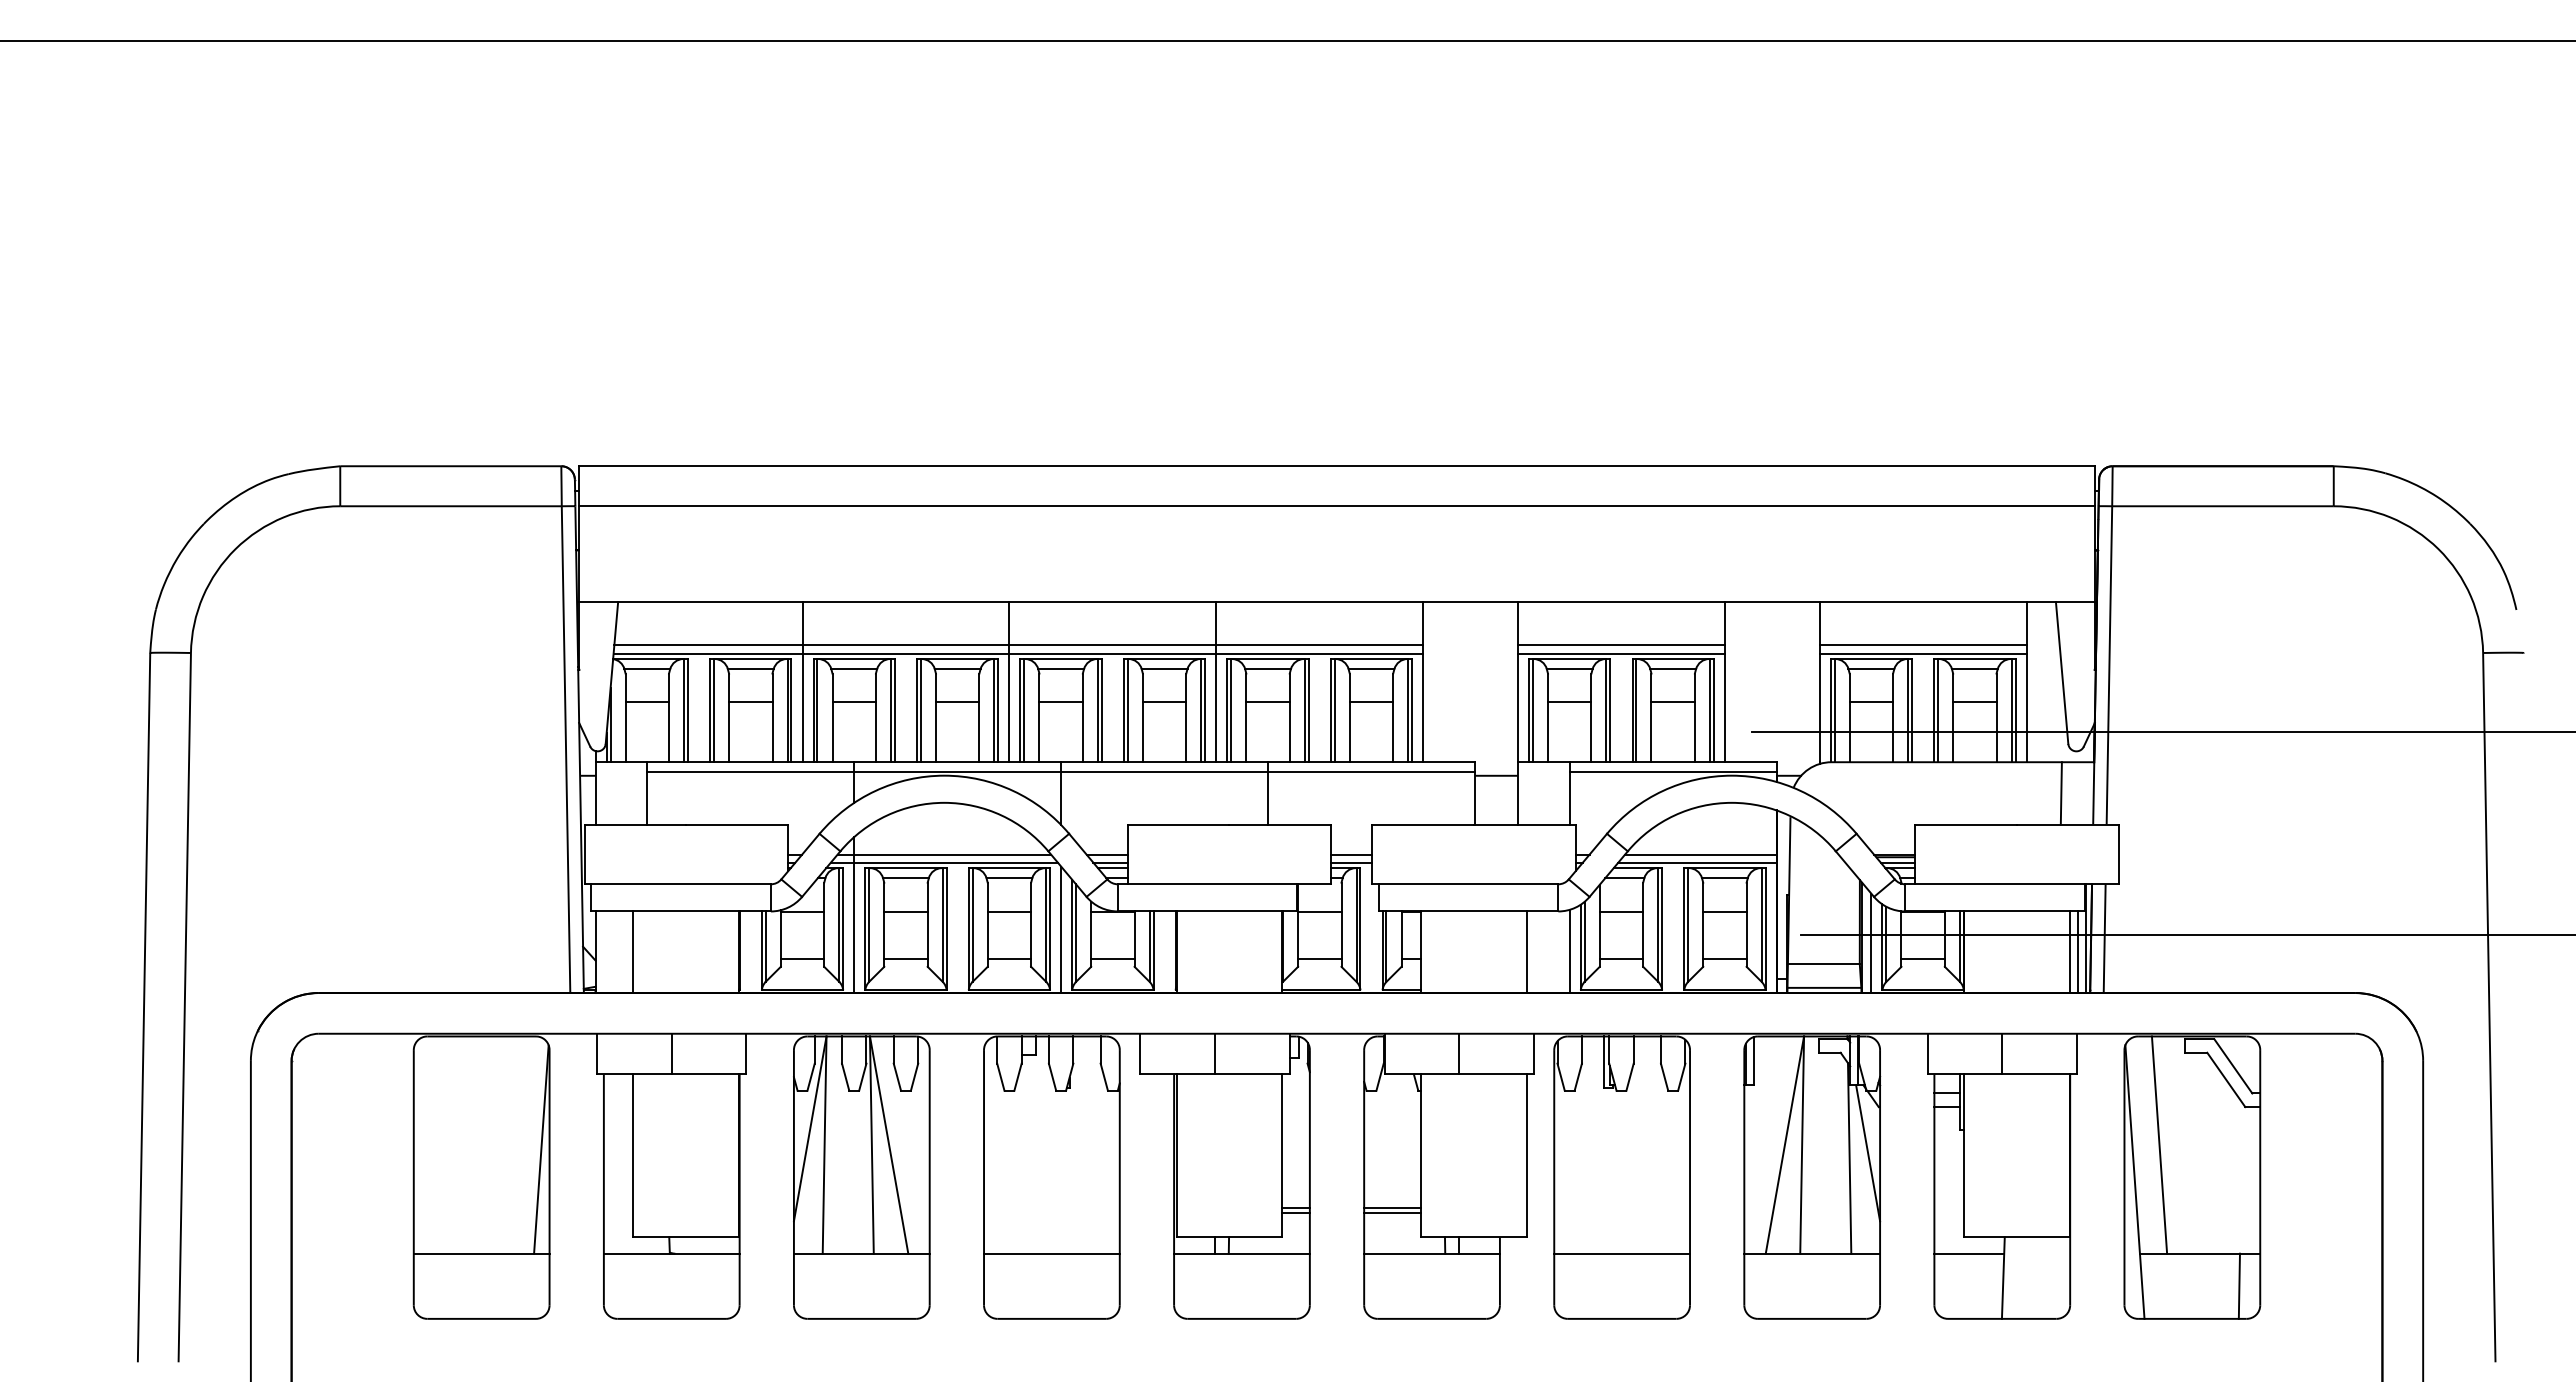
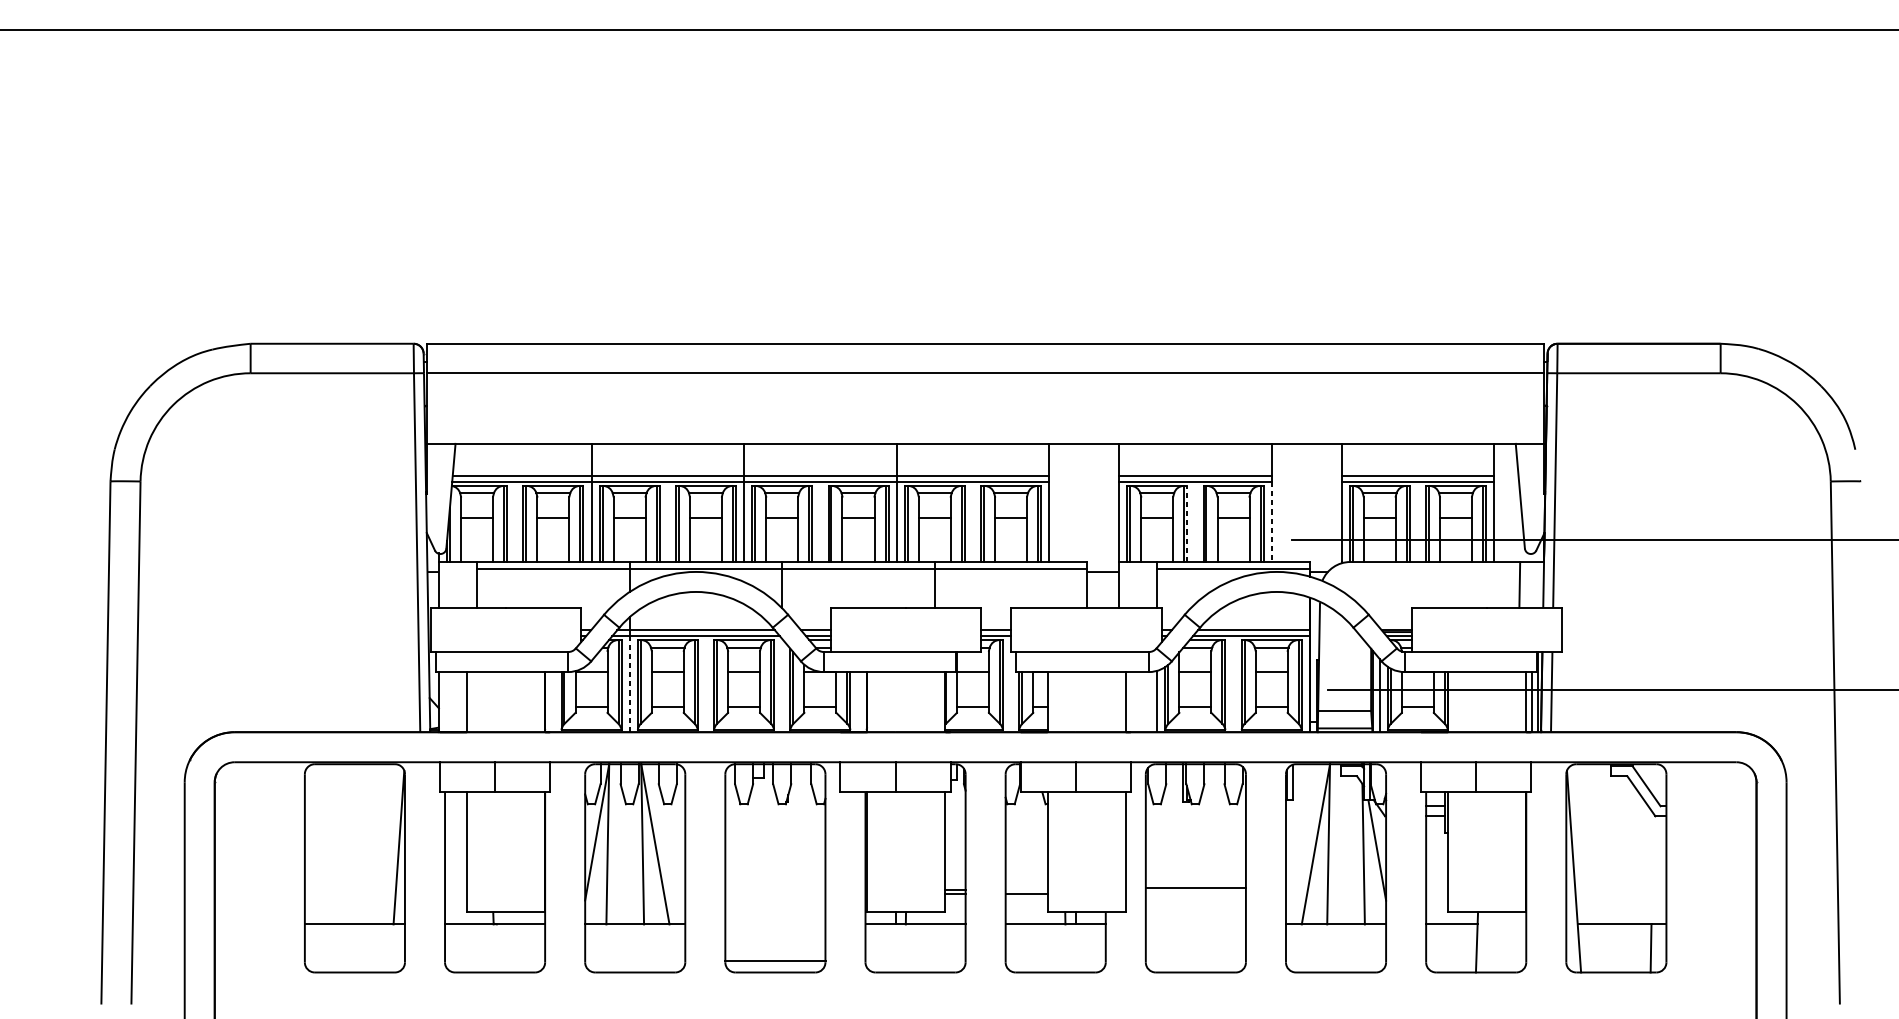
line: (1724, 708) -> (1271, 522), solid -> dashed
line: (1610, 710) -> (1187, 523), solid -> dashed
line: (854, 927) -> (629, 683), solid -> dashed
line: (1061, 929) -> (782, 685), removed
line: (2159, 1144) -> (1592, 843), removed
line: (1392, 1207) -> (1026, 890), removed
line: (1051, 1253) -> (775, 960), moved
line: (1622, 1253) -> (1196, 887), moved

